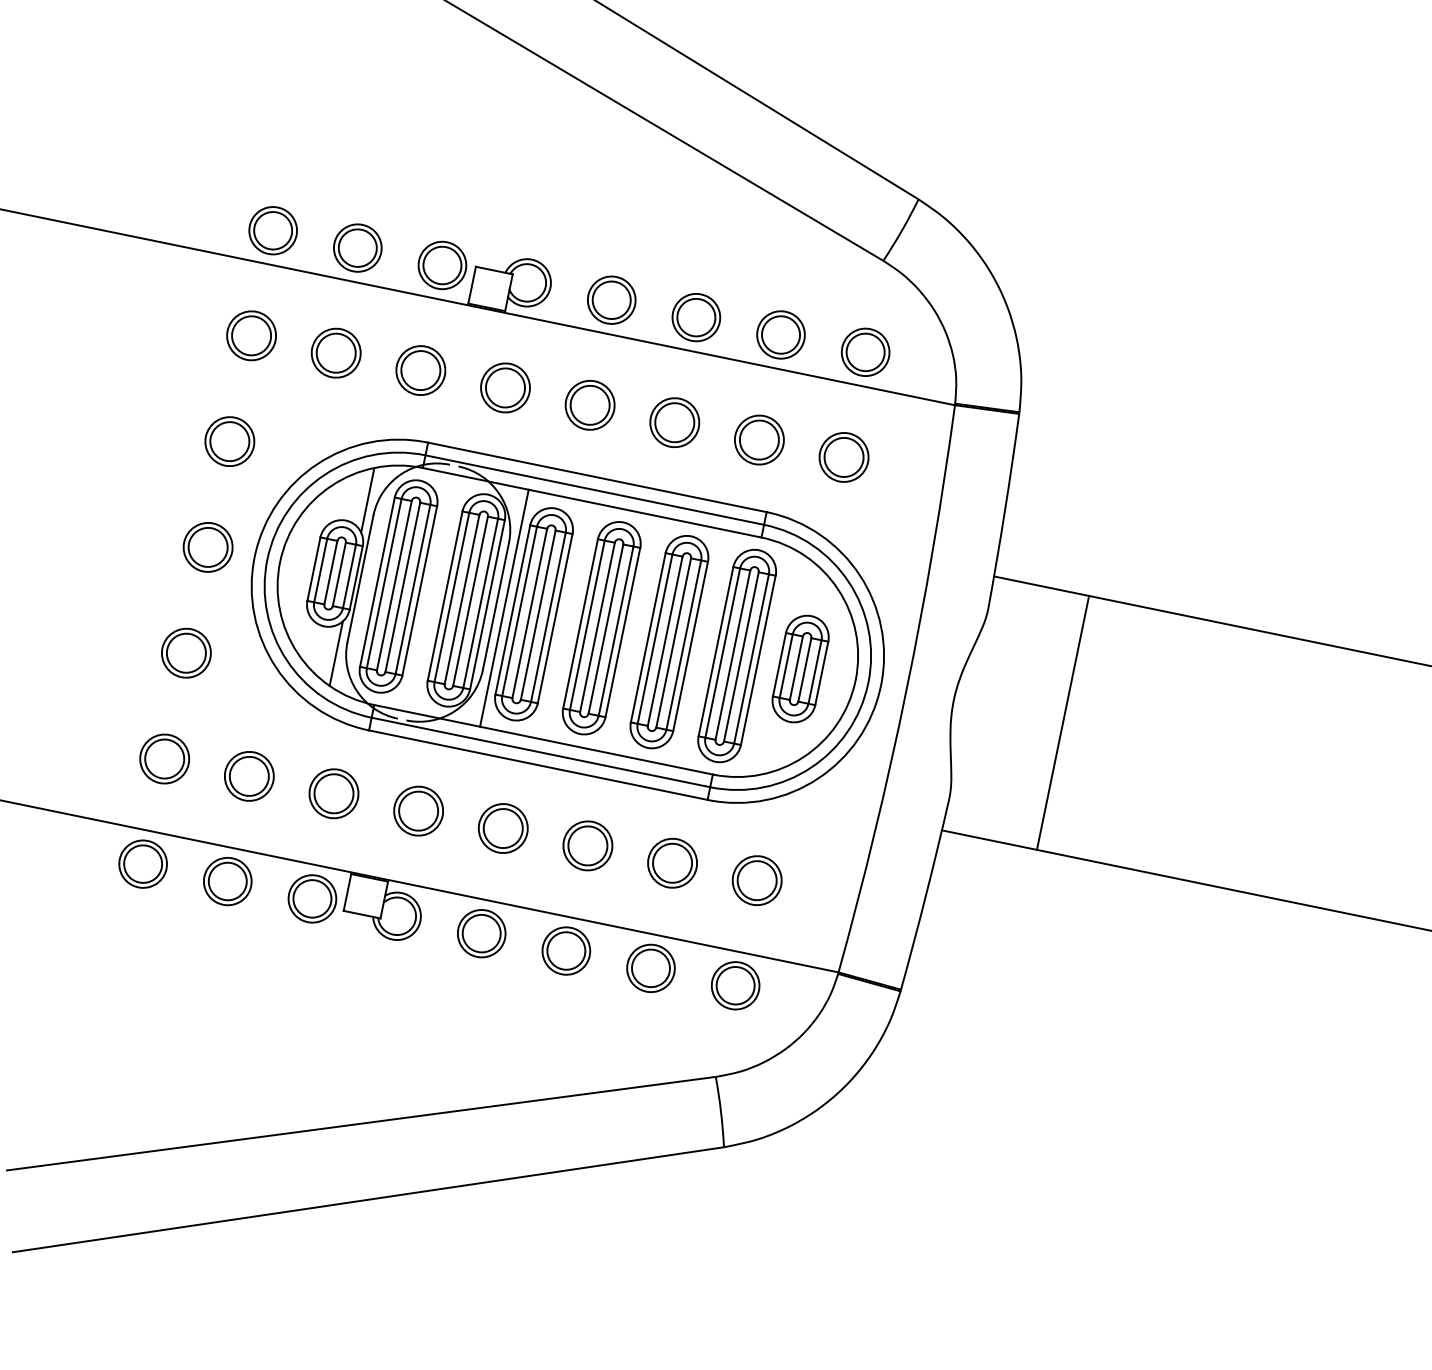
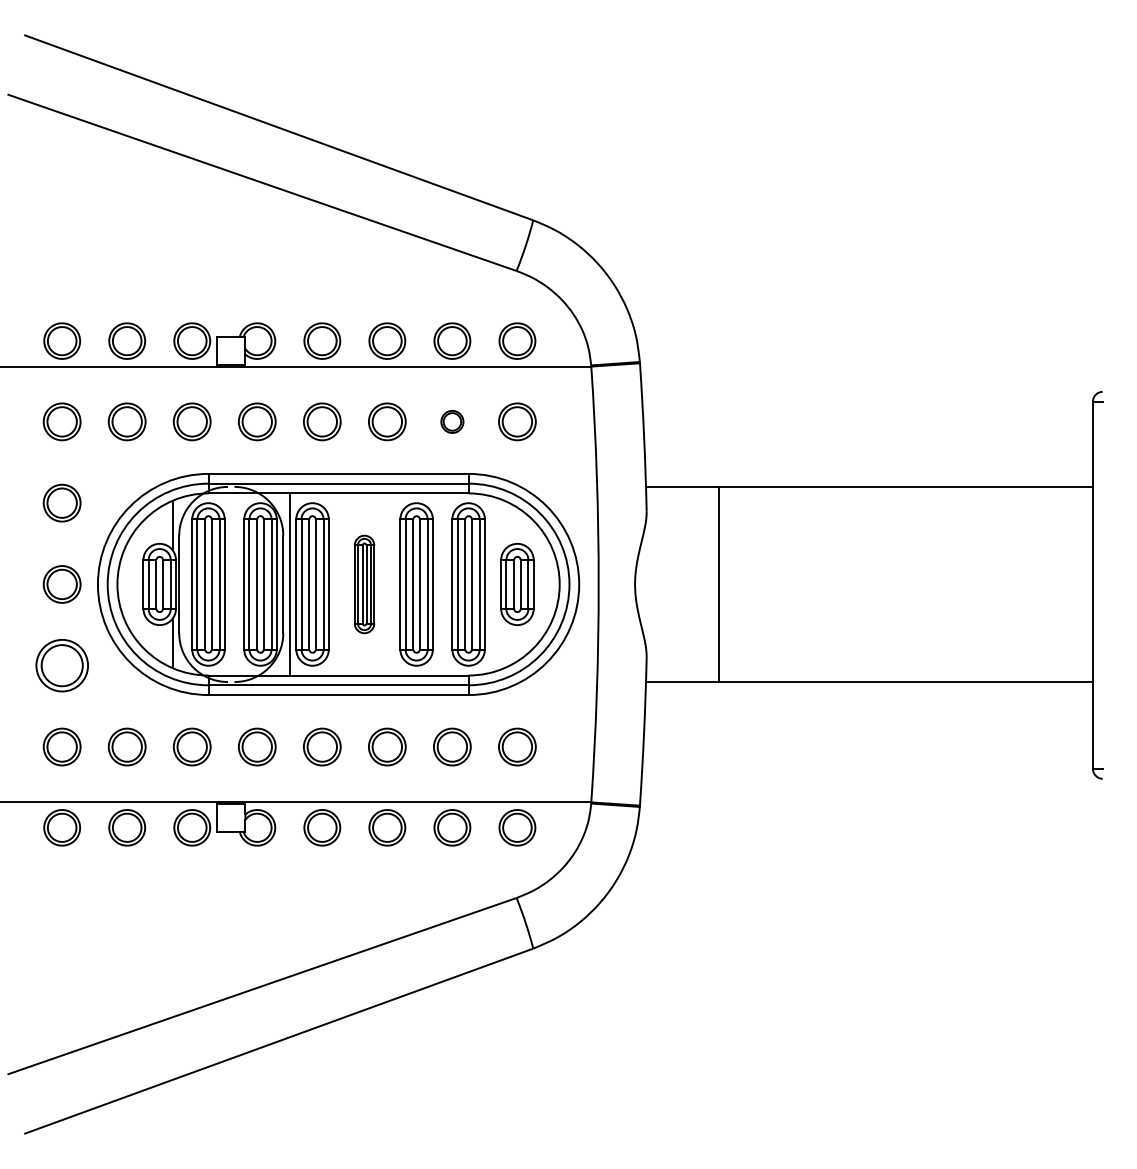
part: (759, 439) -> (452, 421), size x0.6
part: (601, 628) -> (364, 584), size x0.6
part: (185, 652) -> (61, 665), size x1.4

